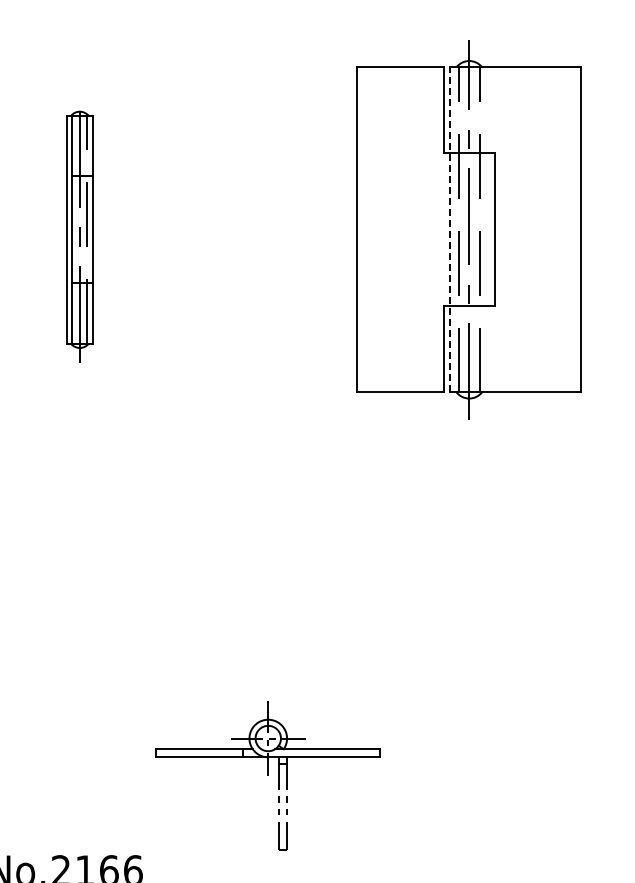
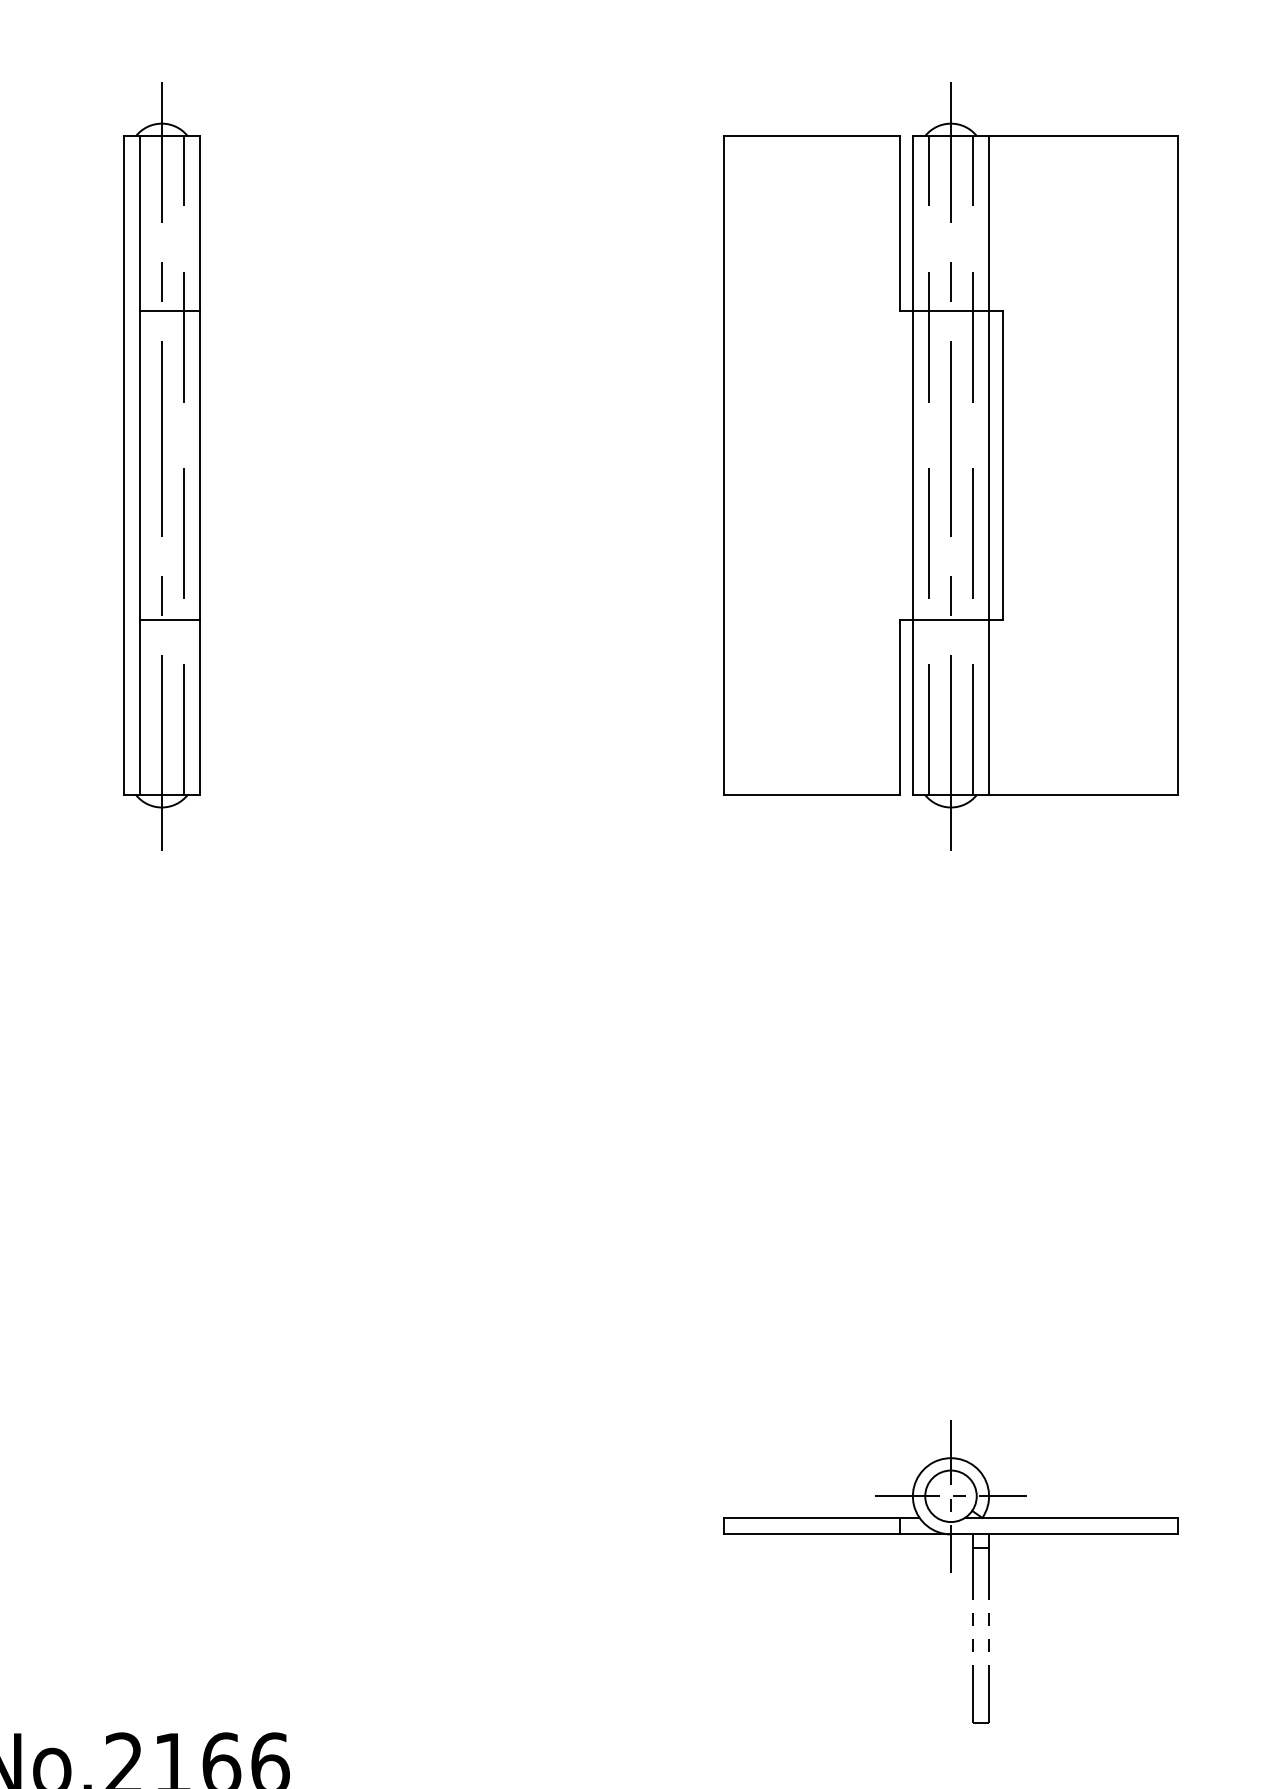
part: (79, 229) -> (161, 464), size x1.43
line: (450, 229) -> (912, 464), dashed -> solid
line: (488, 229) -> (989, 464), added
part: (267, 775) -> (949, 1571), moved

